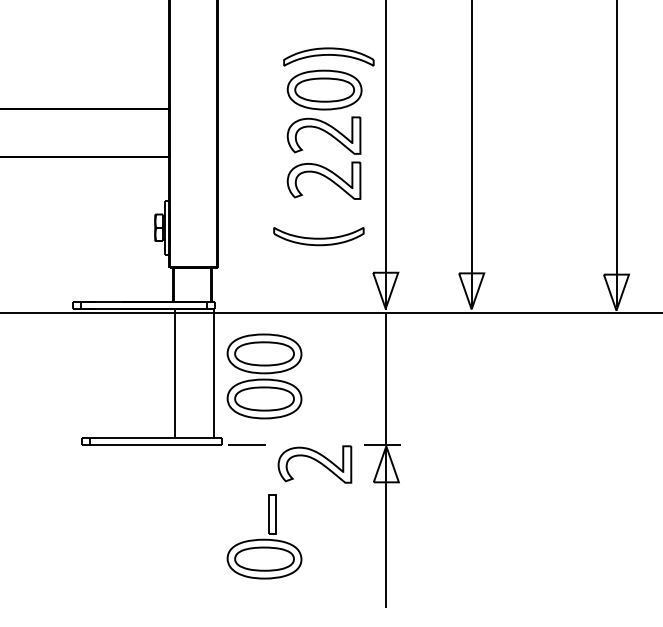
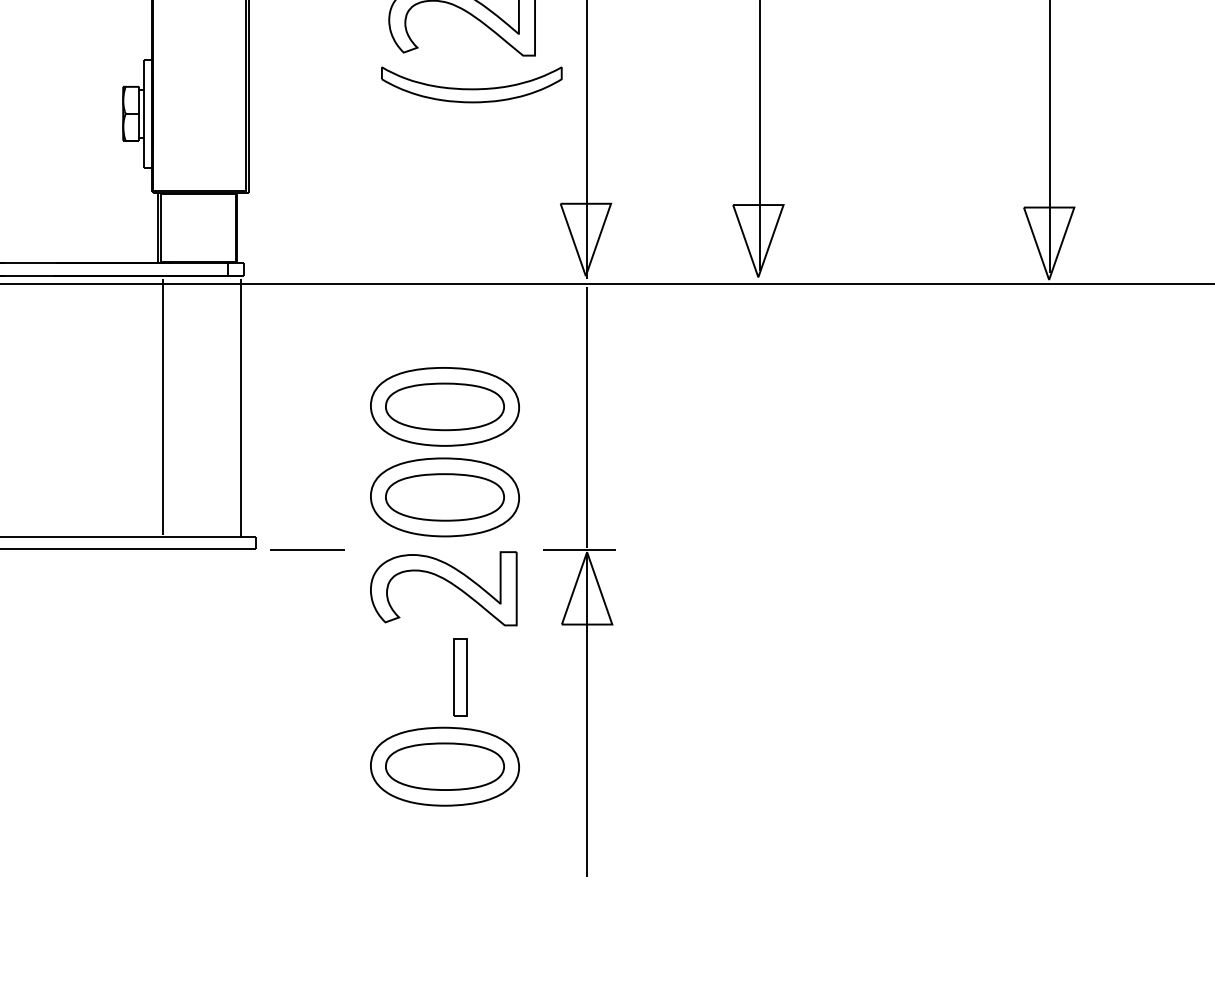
part: (318, 236) -> (471, 84), moved
part: (264, 376) -> (444, 452), moved
part: (264, 536) -> (444, 721), moved

